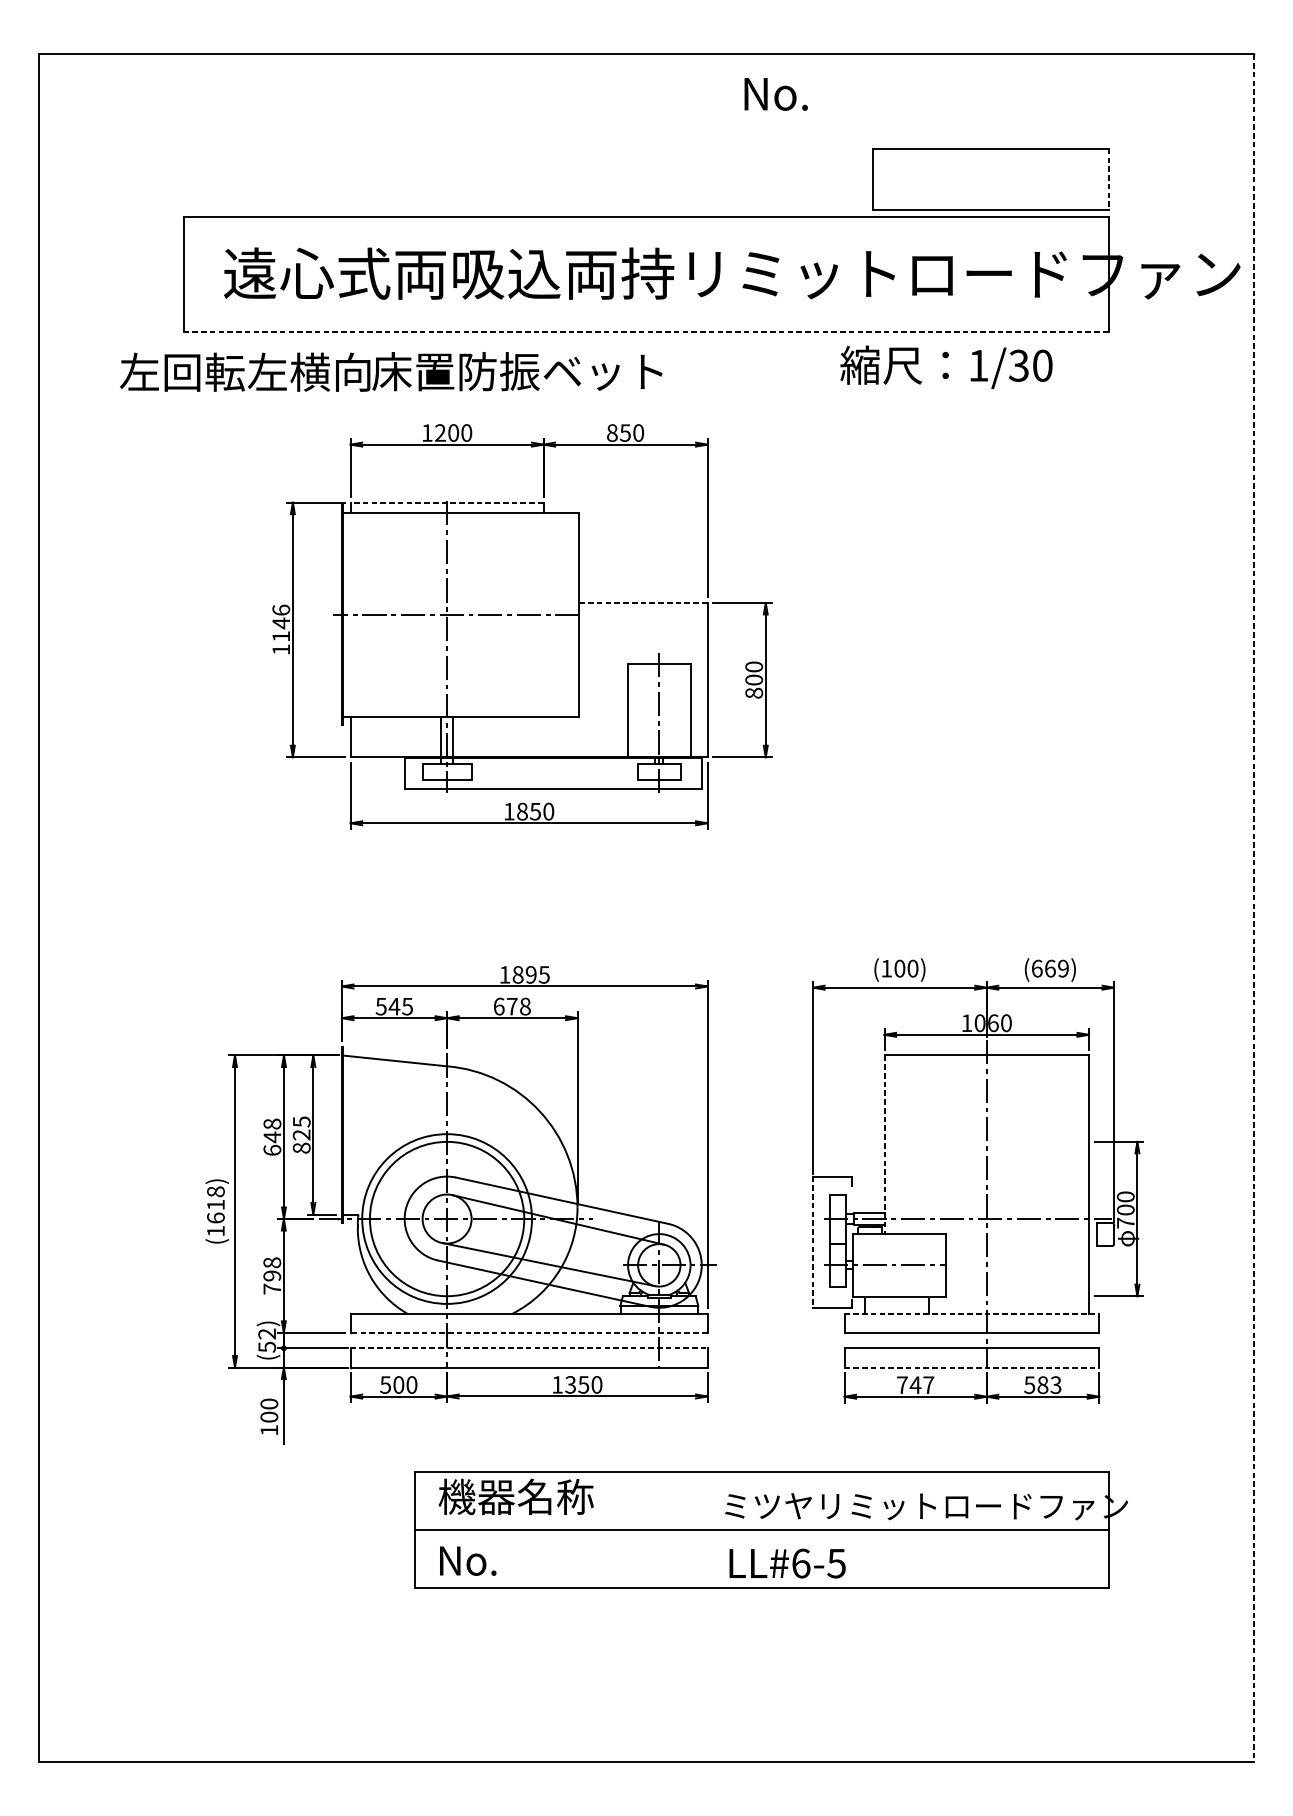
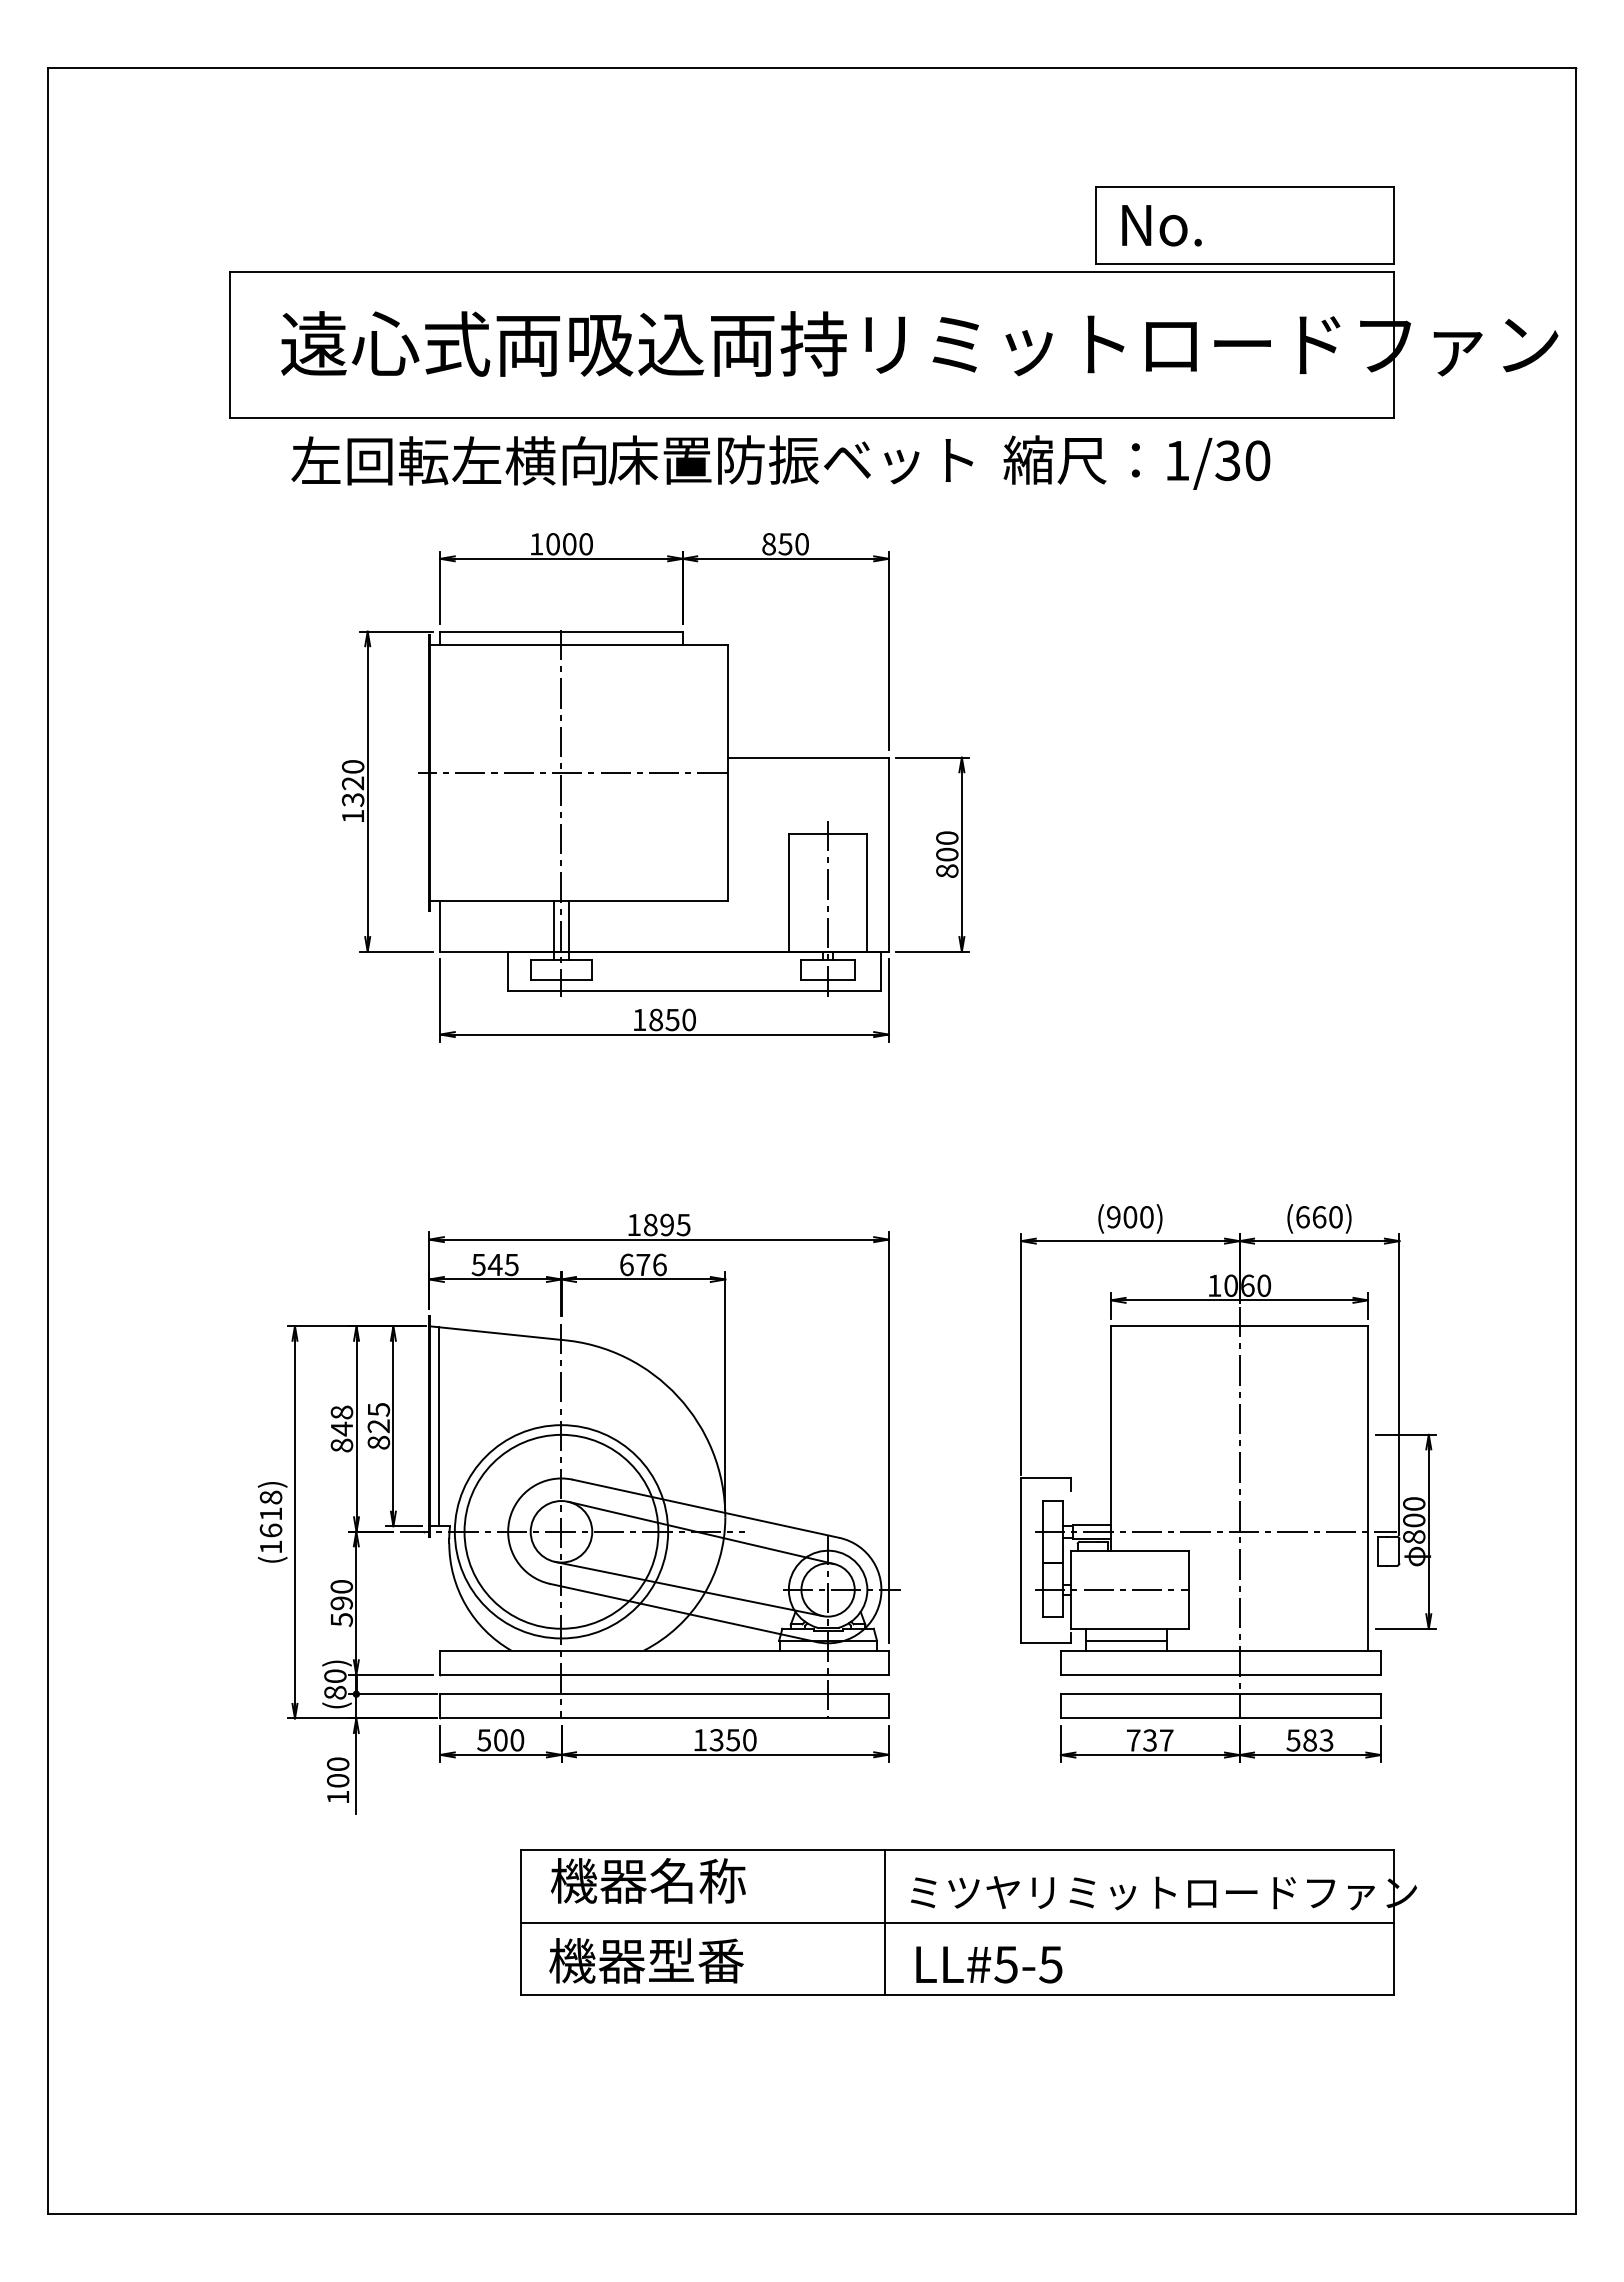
text: (775, 94) -> (1161, 225), moved
line: (1109, 180) -> (1393, 226), dashed -> solid
line: (646, 332) -> (812, 417), dashed -> solid
text: (946, 367) -> (1136, 462), moved
text: (391, 371) -> (632, 460), moved
text: (439, 433) -> (552, 544), 1200 -> 1000
line: (446, 502) -> (560, 631), dashed -> solid
line: (642, 602) -> (807, 757), dashed -> solid
text: (280, 623) -> (352, 783), 1146 -> 1320
line: (1254, 908) -> (1575, 1141), dashed -> solid
text: (886, 968) -> (1113, 1217), (100) -> (900)
text: (1063, 968) -> (1335, 1217), (669) -> (660)
text: (525, 1006) -> (659, 1264), 678 -> 676
line: (350, 1135) -> (439, 1426), added
line: (884, 1144) -> (1111, 1438), dashed -> solid
text: (272, 1150) -> (341, 1445), 648 -> 848
text: (1126, 1222) -> (1414, 1536), 700 -> 800
line: (813, 1242) -> (1021, 1561), dashed -> solid
text: (272, 1276) -> (341, 1603), 798 -> 590
line: (896, 1305) -> (1126, 1640), added
line: (971, 1313) -> (1220, 1650), dashed -> solid
line: (529, 1332) -> (664, 1674), dashed -> solid
text: (267, 1340) -> (335, 1684), (52) -> (80)
line: (529, 1348) -> (665, 1694), dashed -> solid
line: (971, 1367) -> (1220, 1718), dashed -> solid
text: (915, 1385) -> (1149, 1740), 747 -> 737
line: (704, 1529) -> (884, 1922), added
text: (514, 1560) -> (646, 1960), No. -> 機器型番
text: (801, 1563) -> (1006, 1964), LL#6-5 -> LL#5-5

